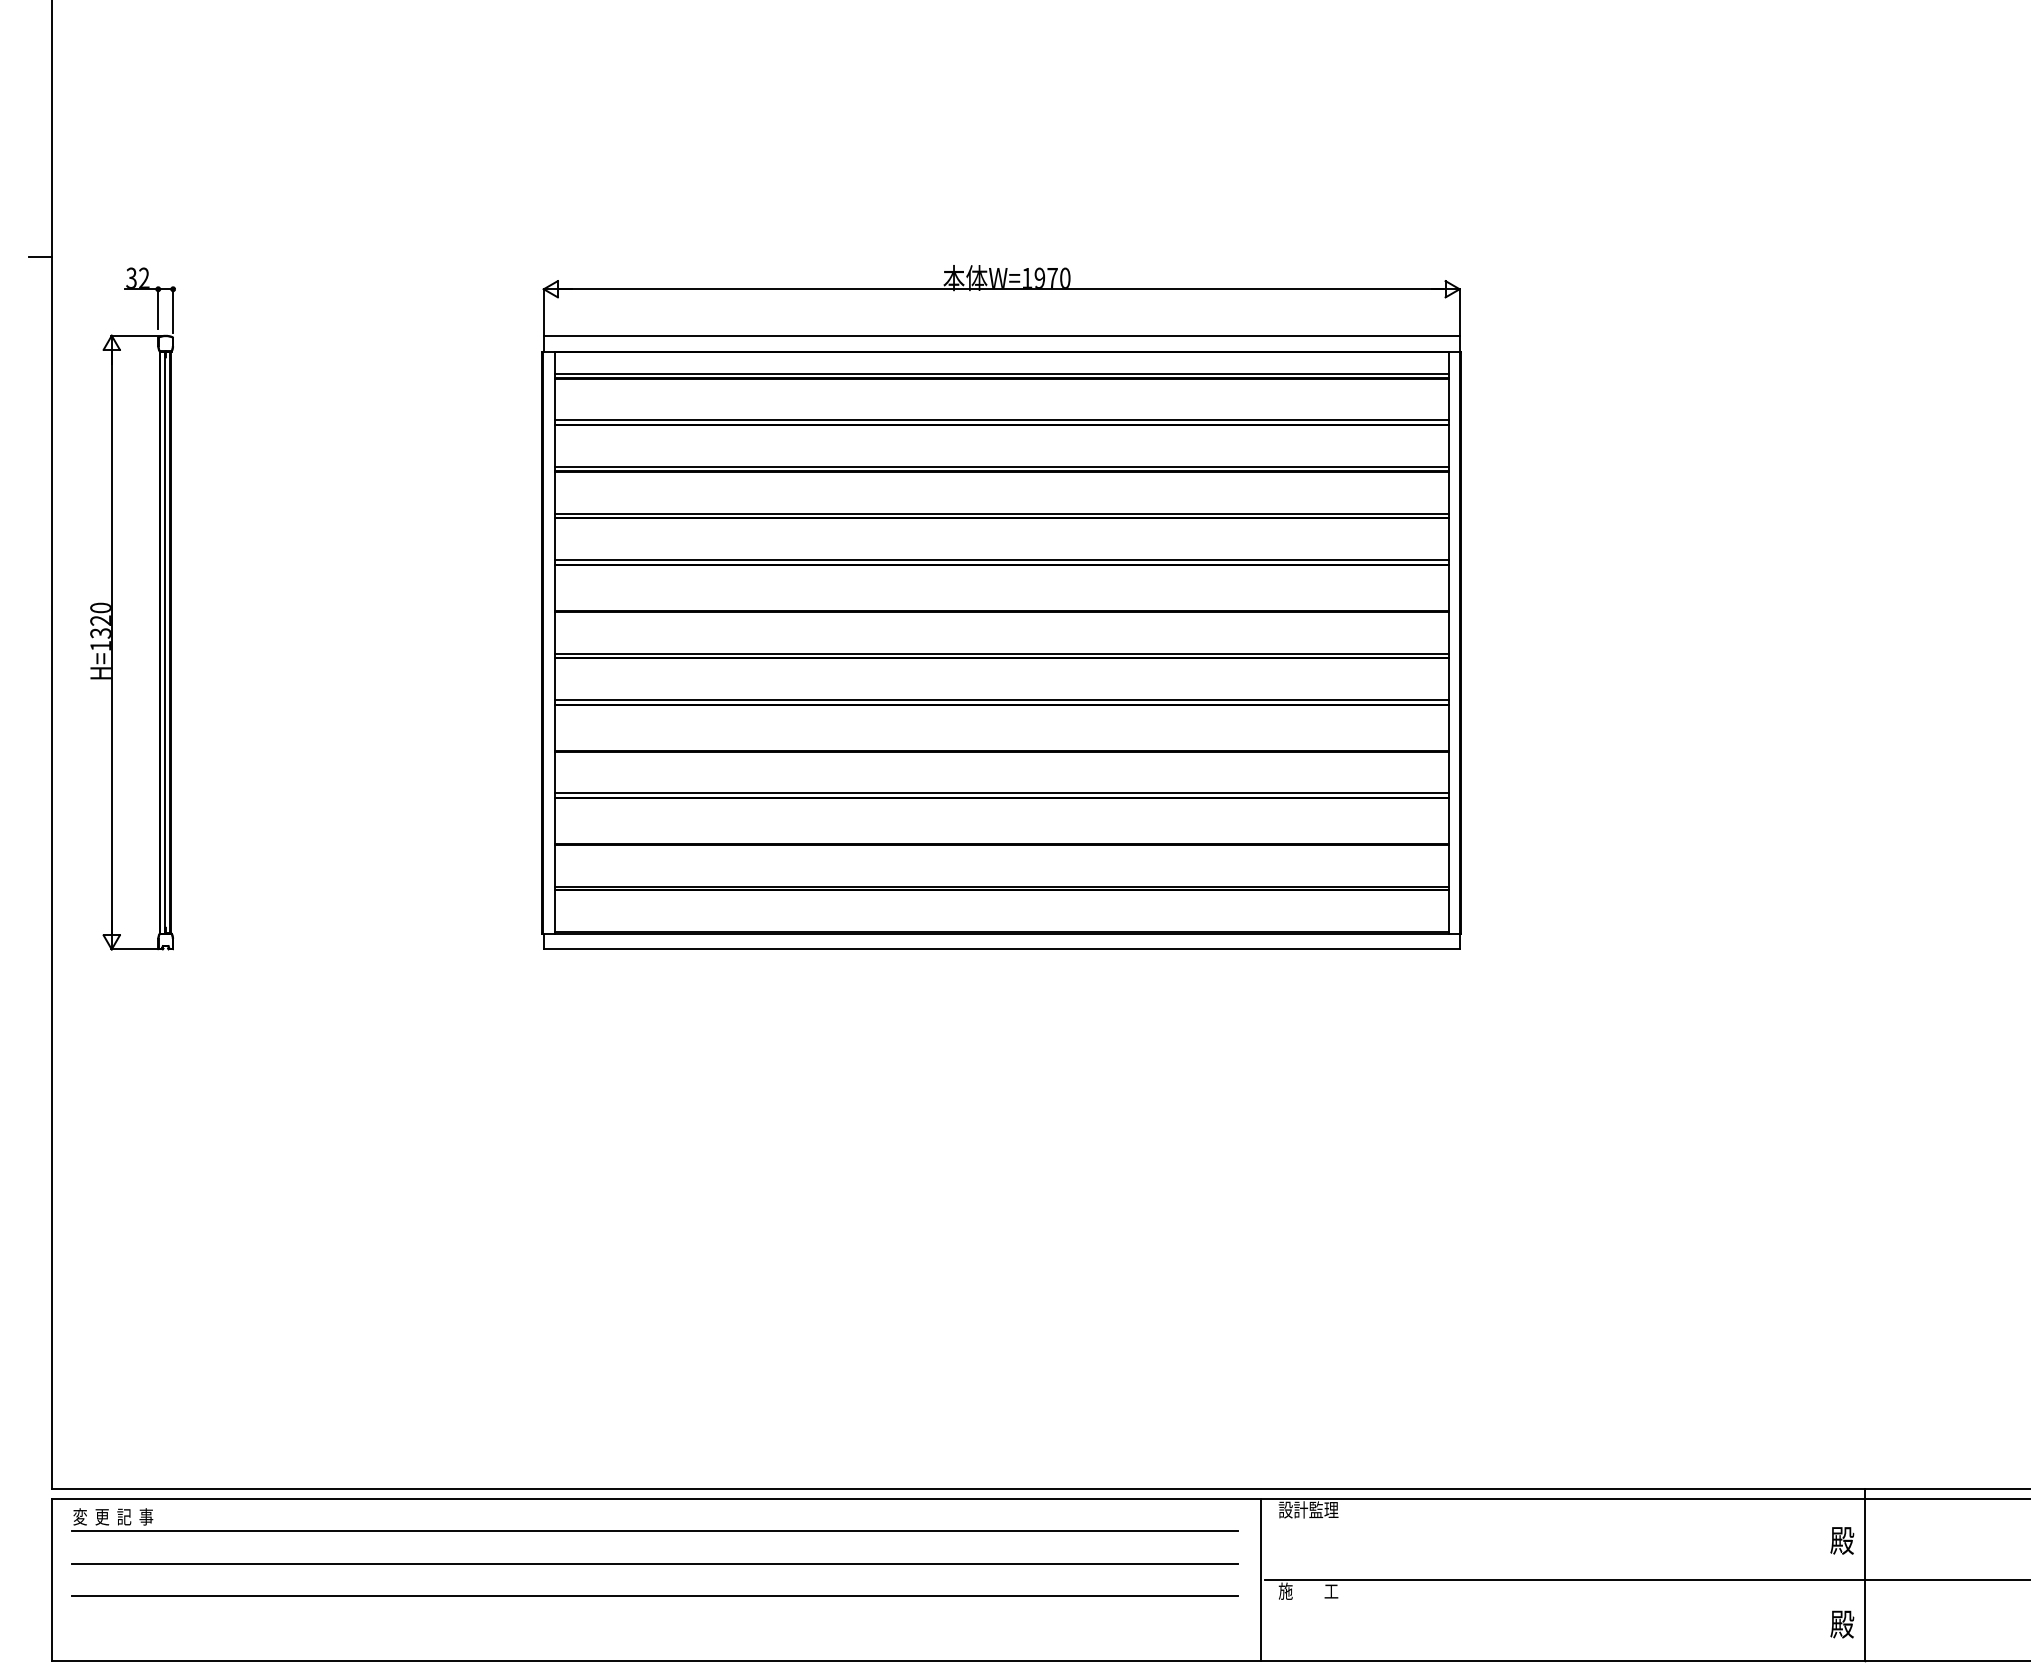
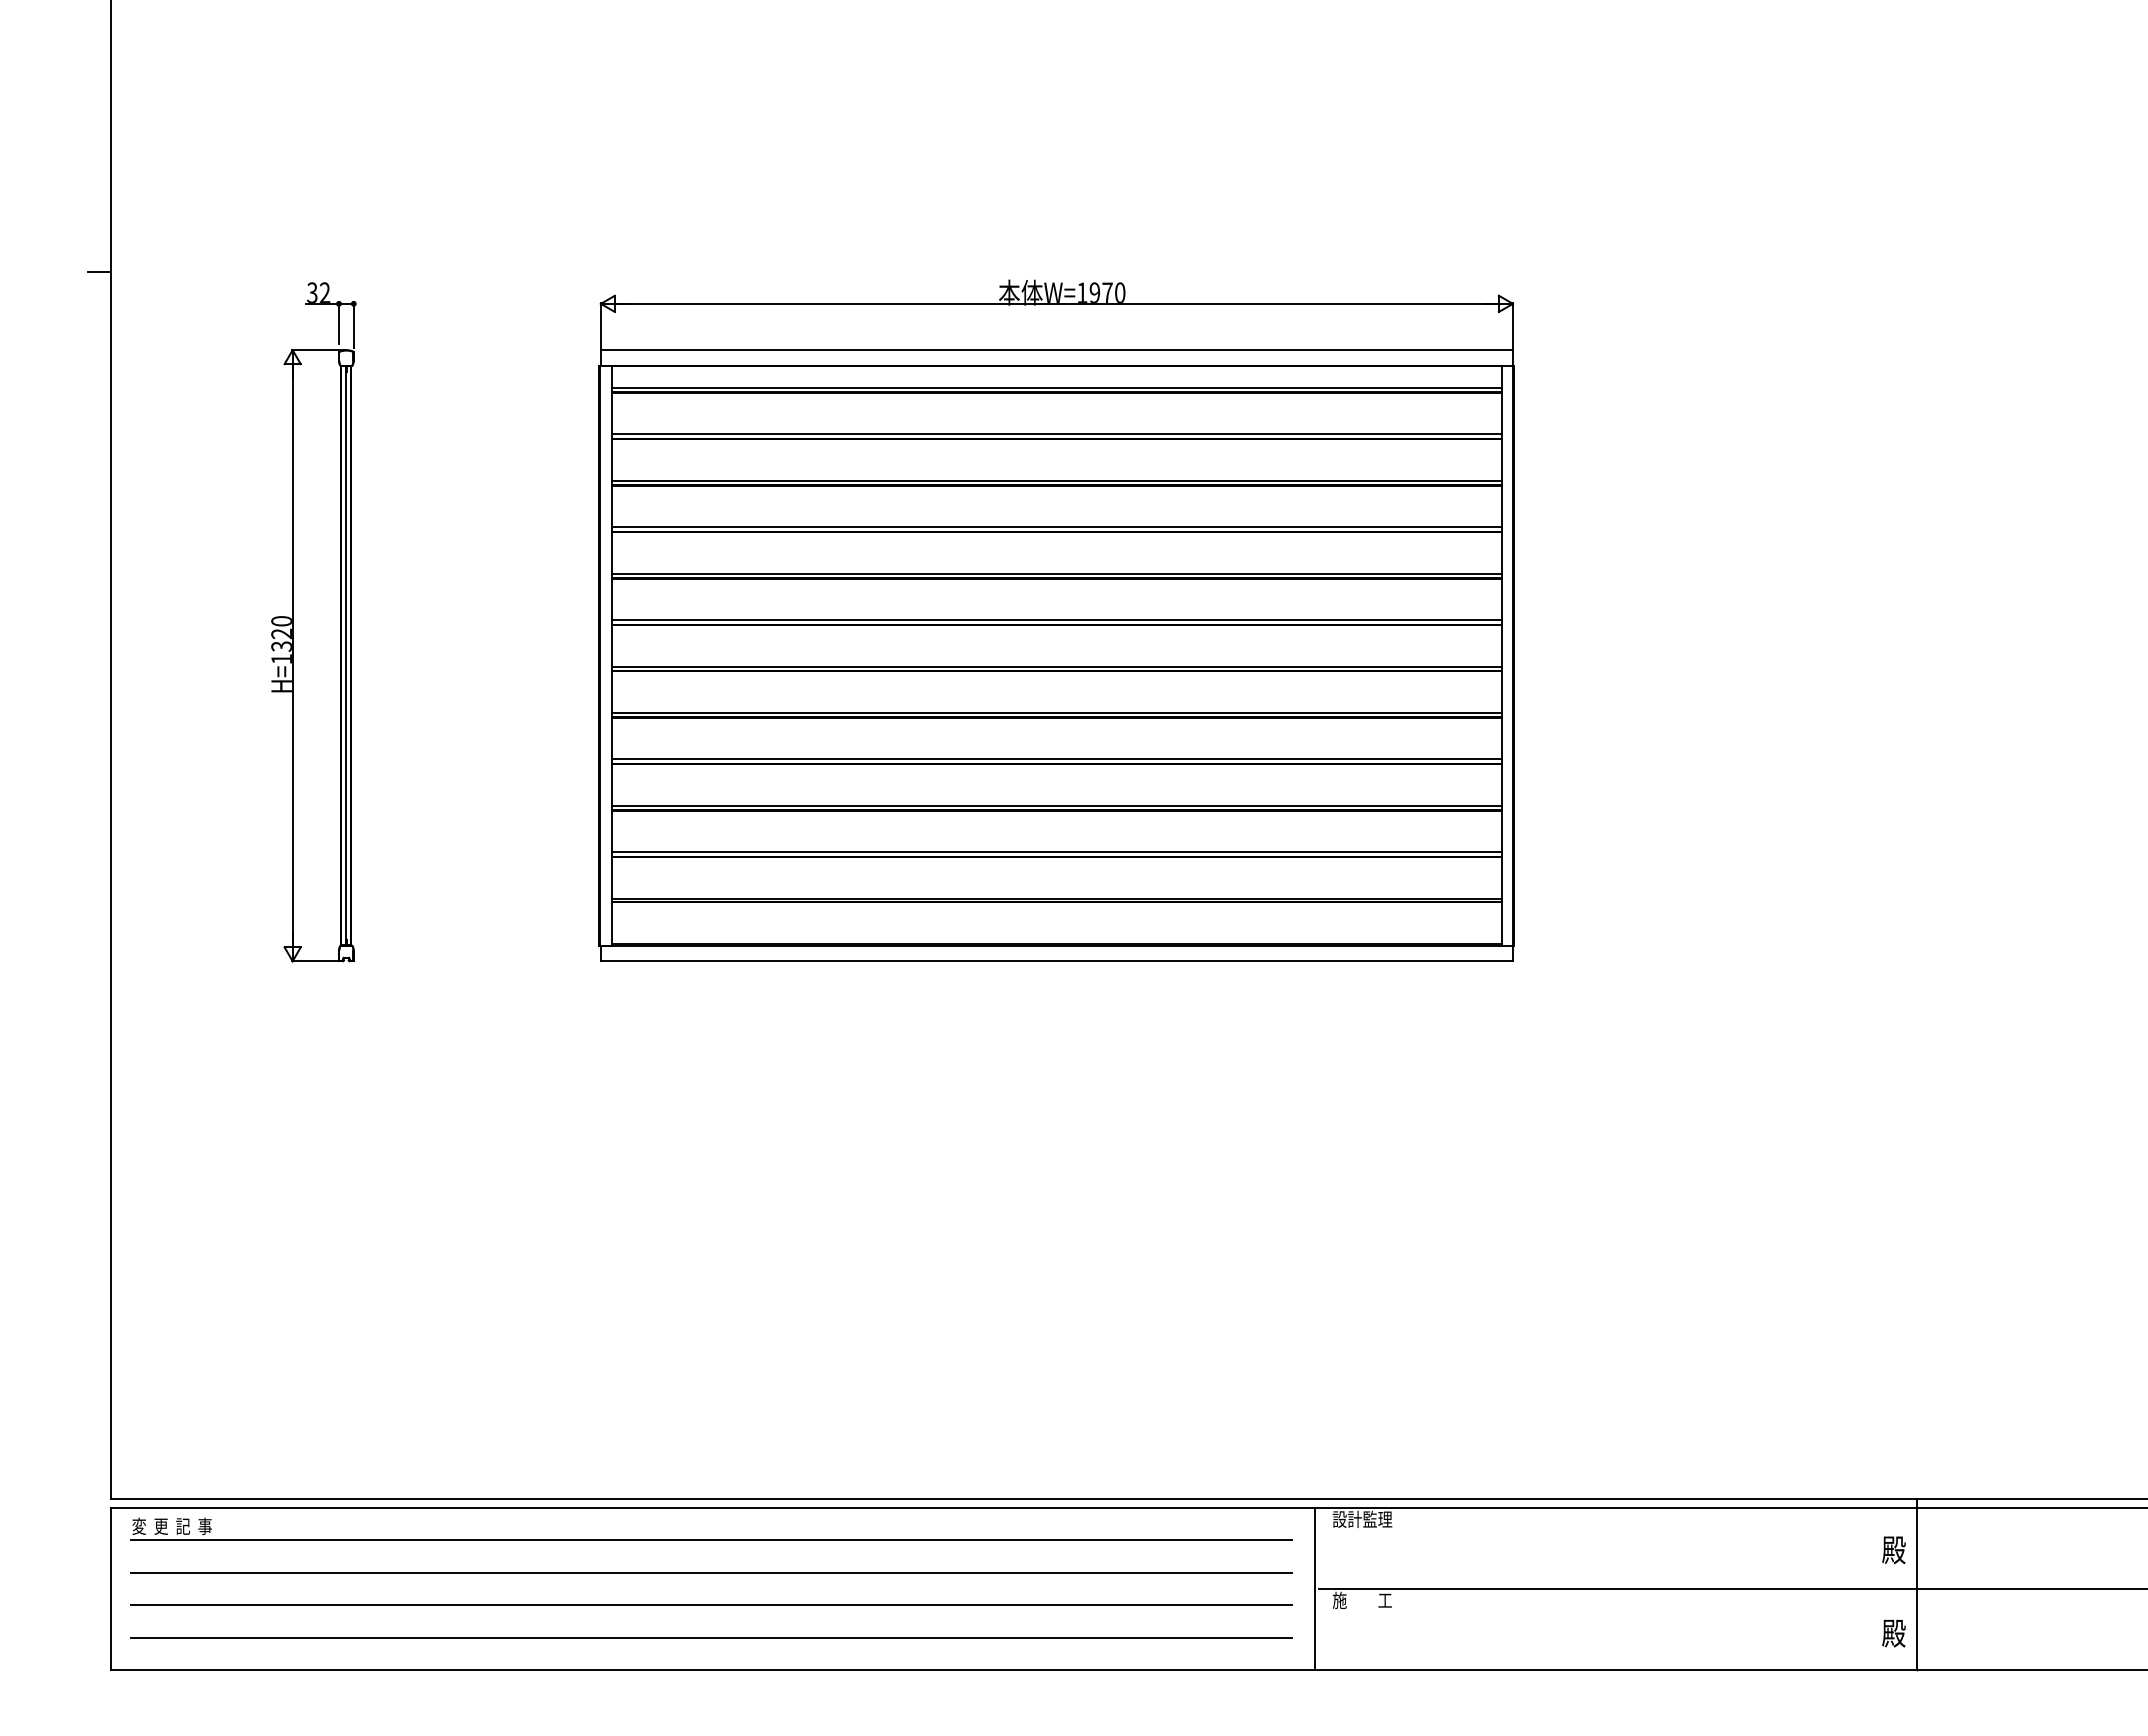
line: (1001, 607) -> (1056, 620), added
part: (132, 609) -> (313, 622), moved
line: (1001, 746) -> (1056, 759), added
line: (1001, 840) -> (1056, 852), added
line: (654, 1628) -> (711, 1637), added

